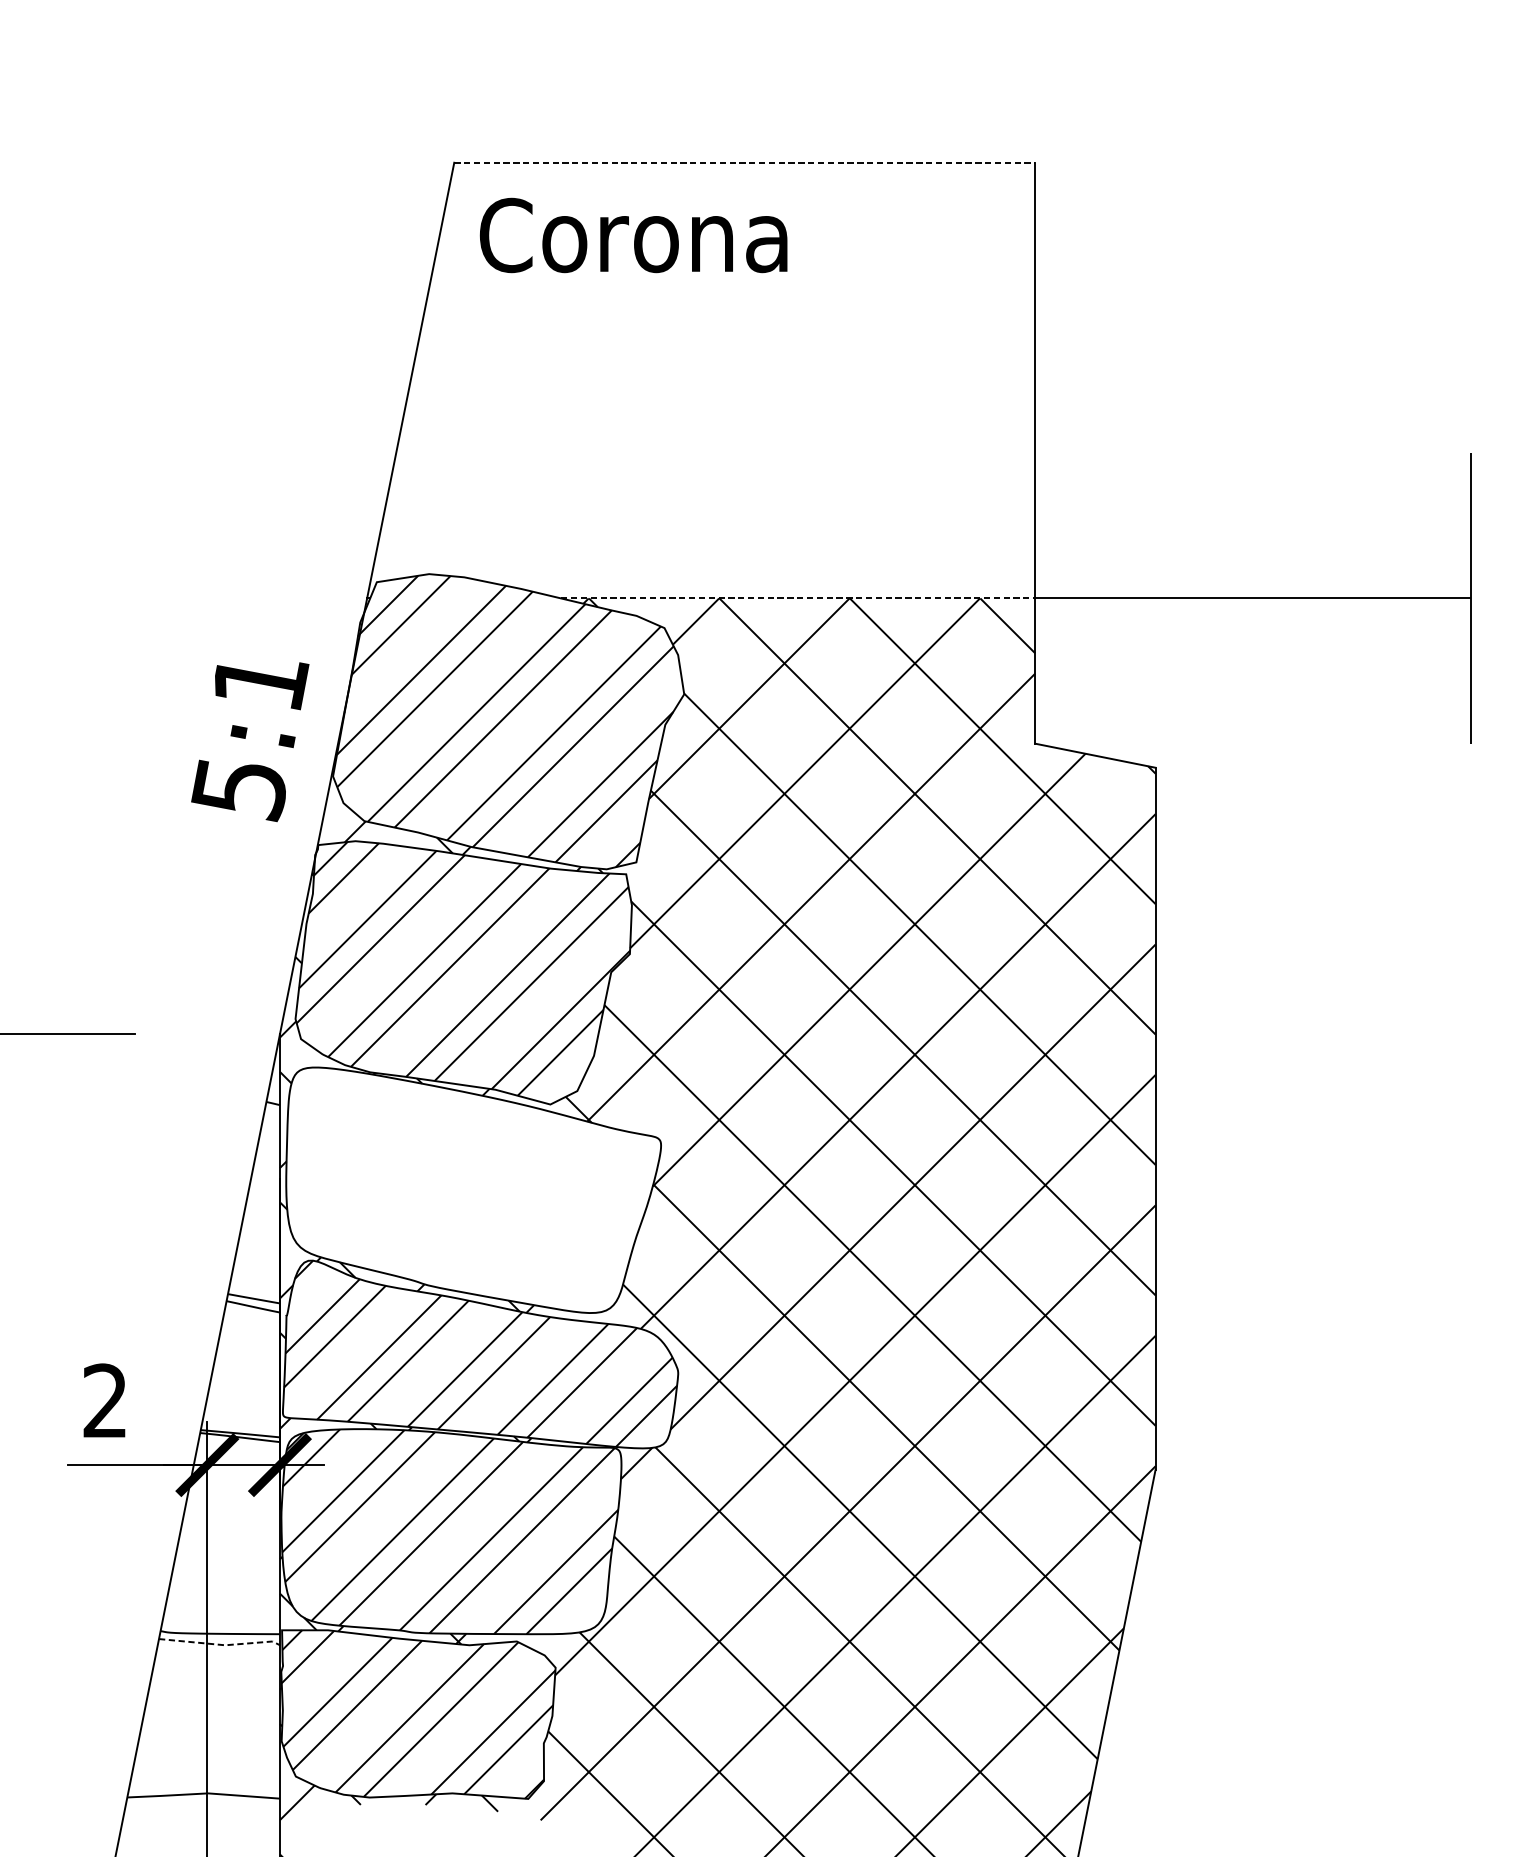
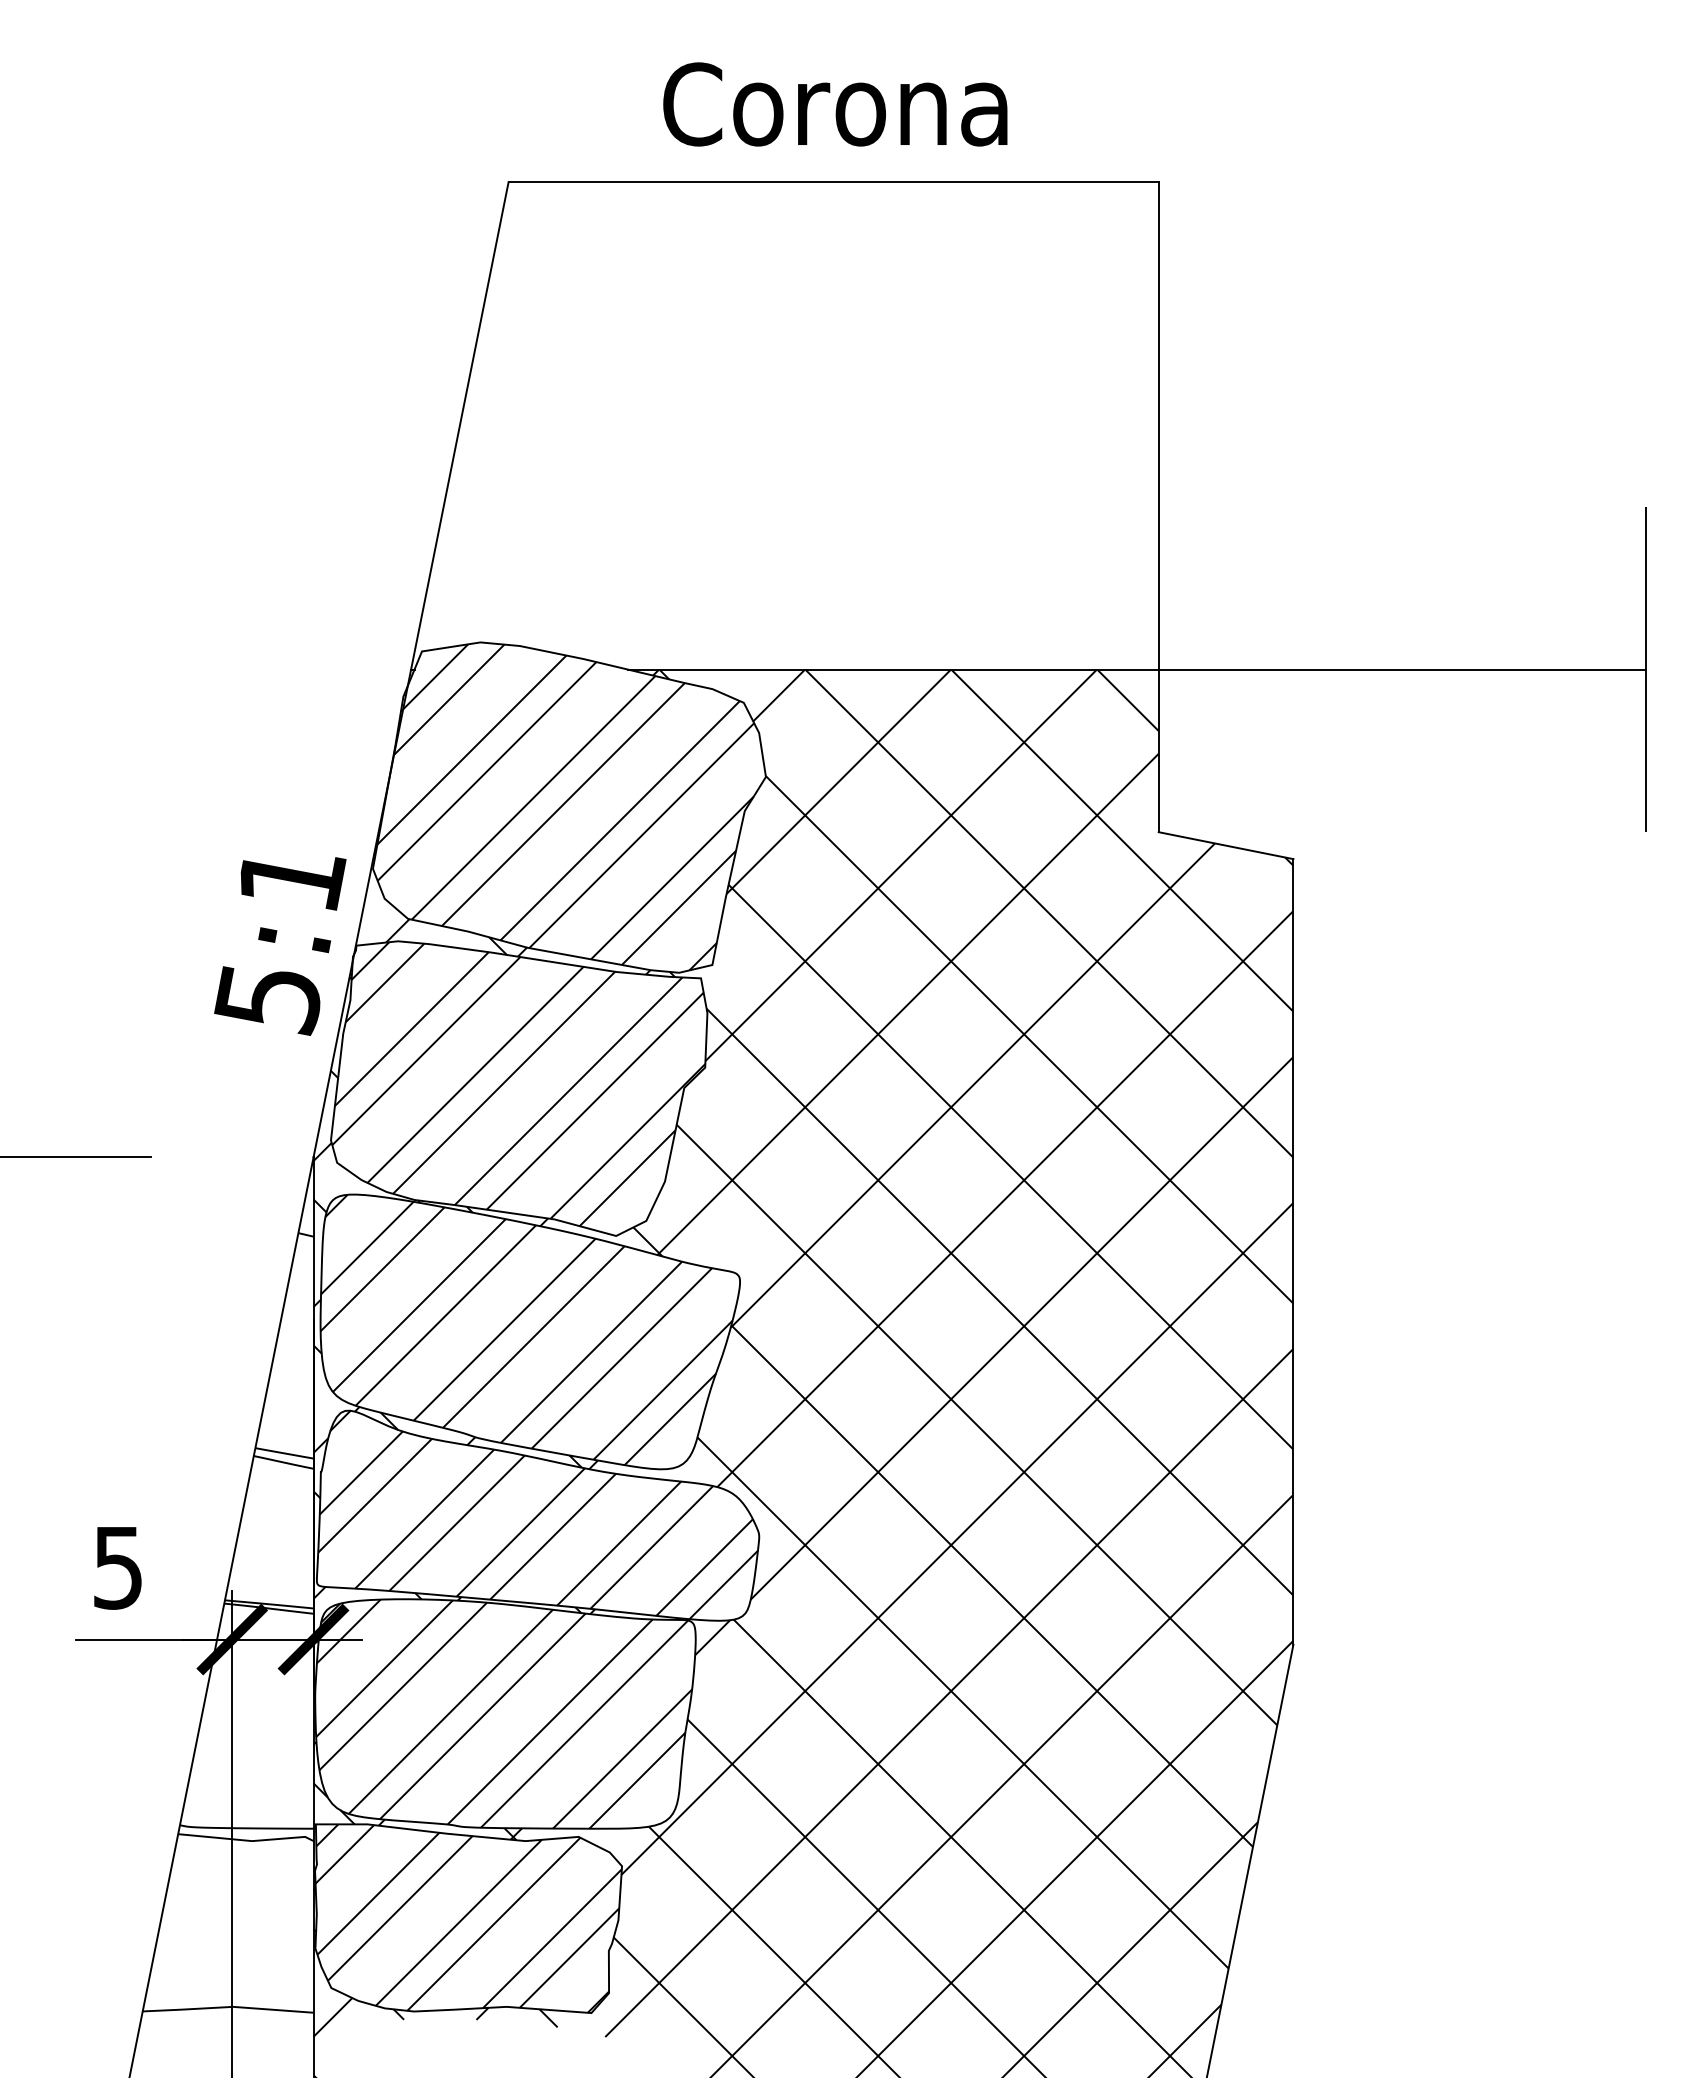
line: (745, 163) -> (834, 182), dashed -> solid
text: (633, 235) -> (835, 104), moved
line: (799, 598) -> (894, 669), dashed -> solid
text: (250, 742) -> (280, 946), moved
hatch: (470, 1188) -> (526, 1329), added
text: (104, 1400) -> (117, 1567), 2 -> 5
line: (221, 1644) -> (248, 1840), dashed -> solid

